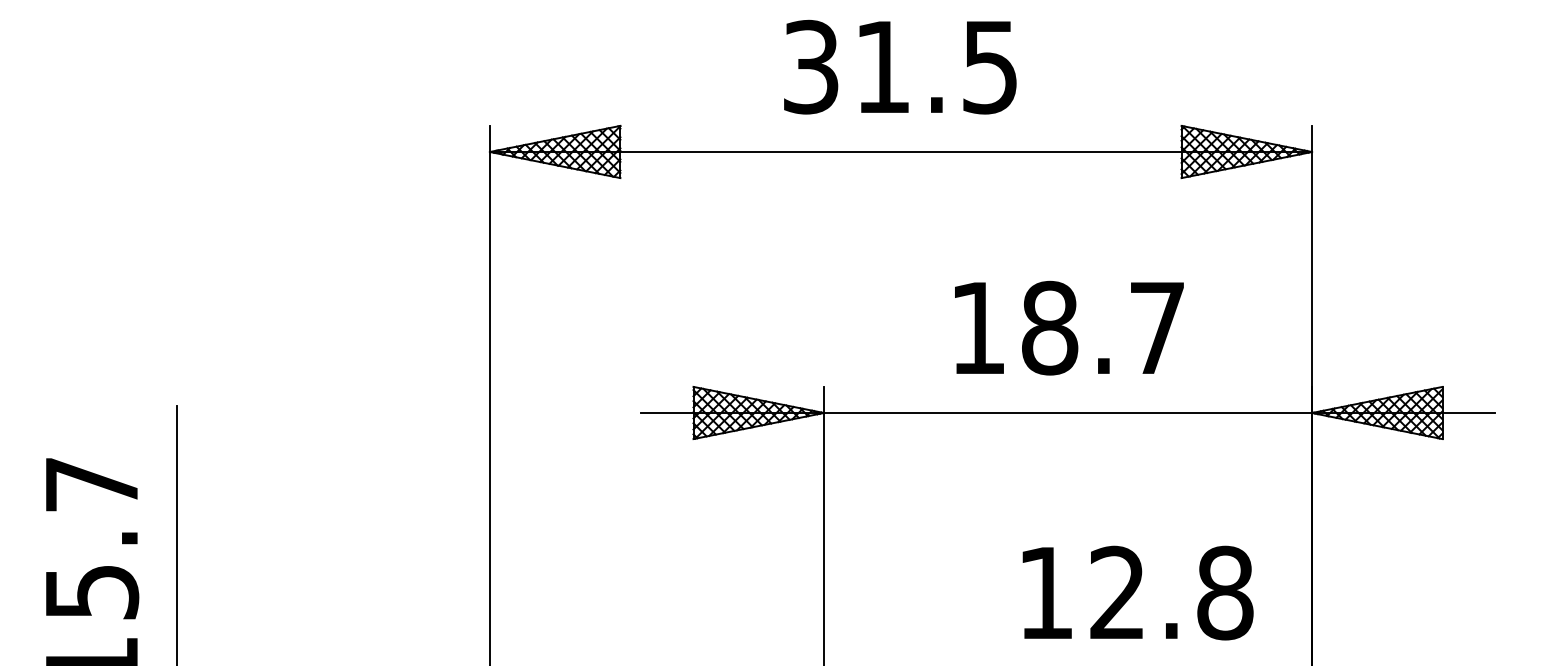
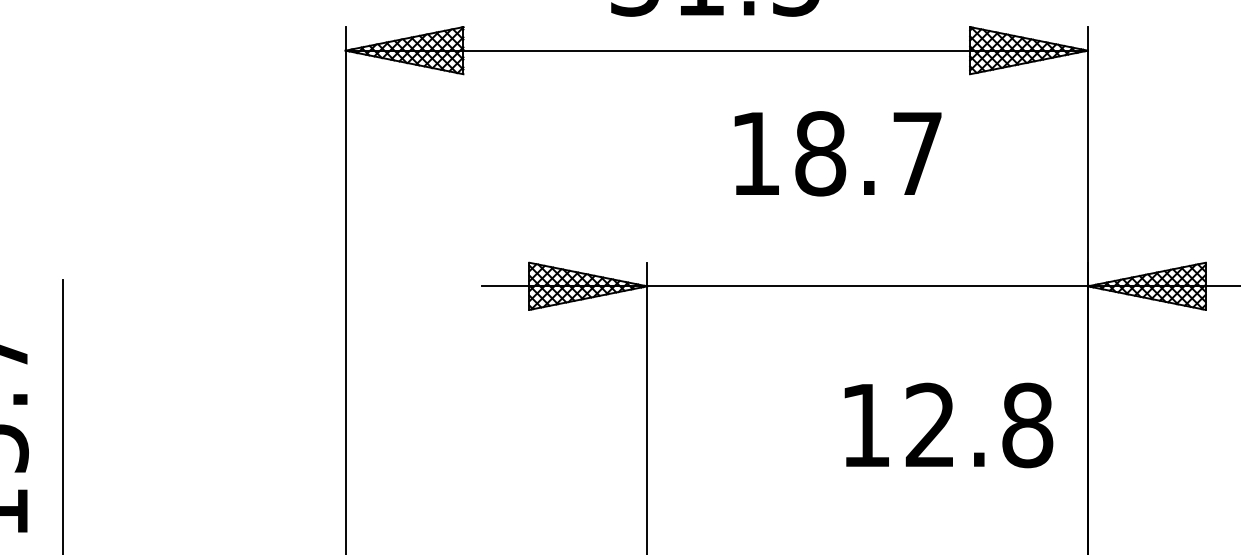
text: (1069, 327) -> (838, 153), moved
text: (1137, 592) -> (948, 424), moved

